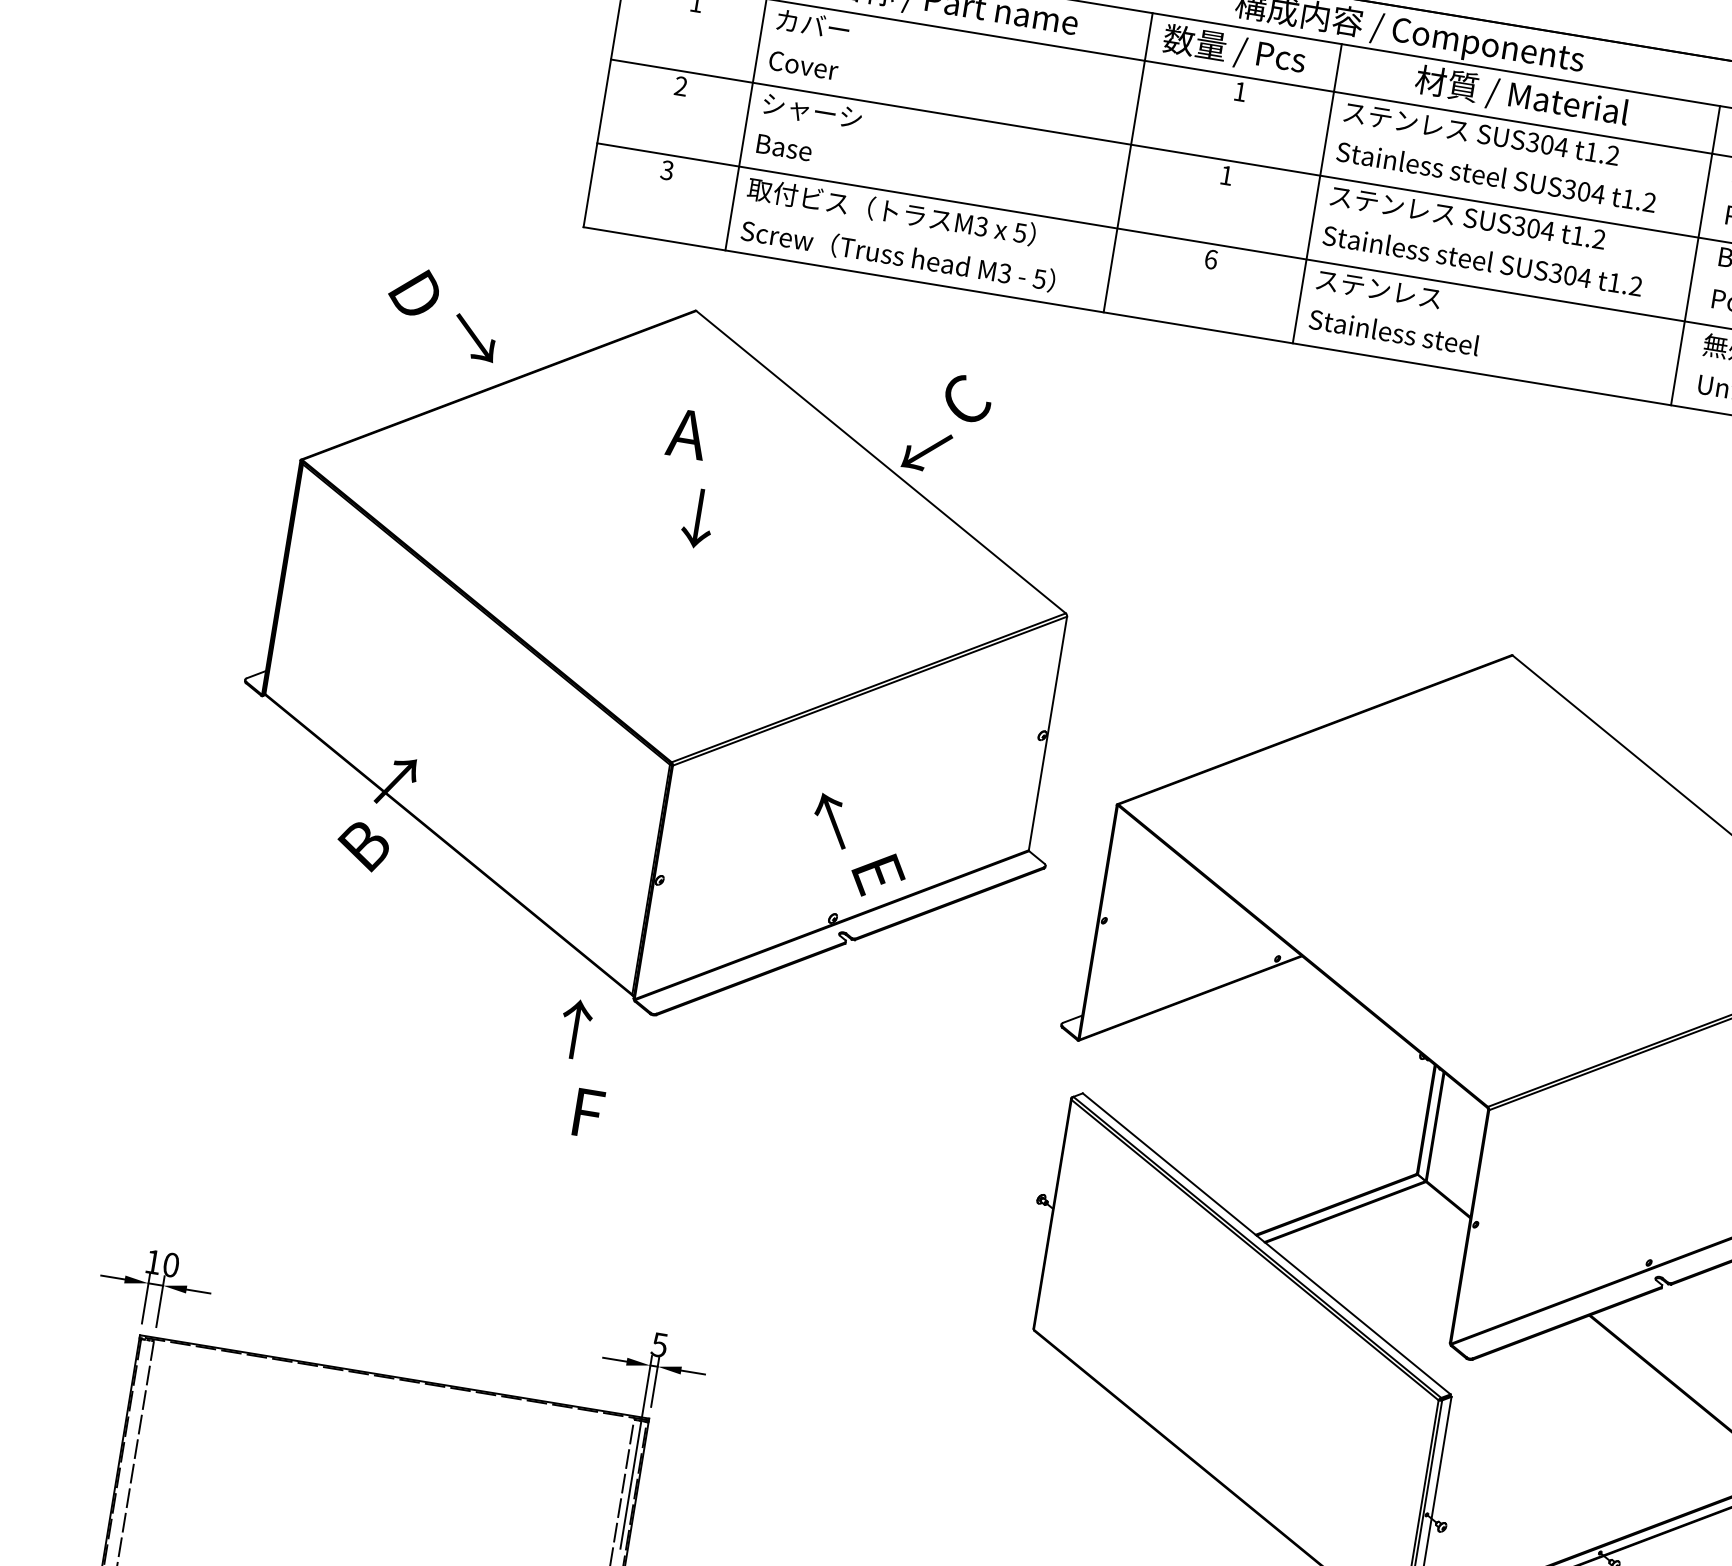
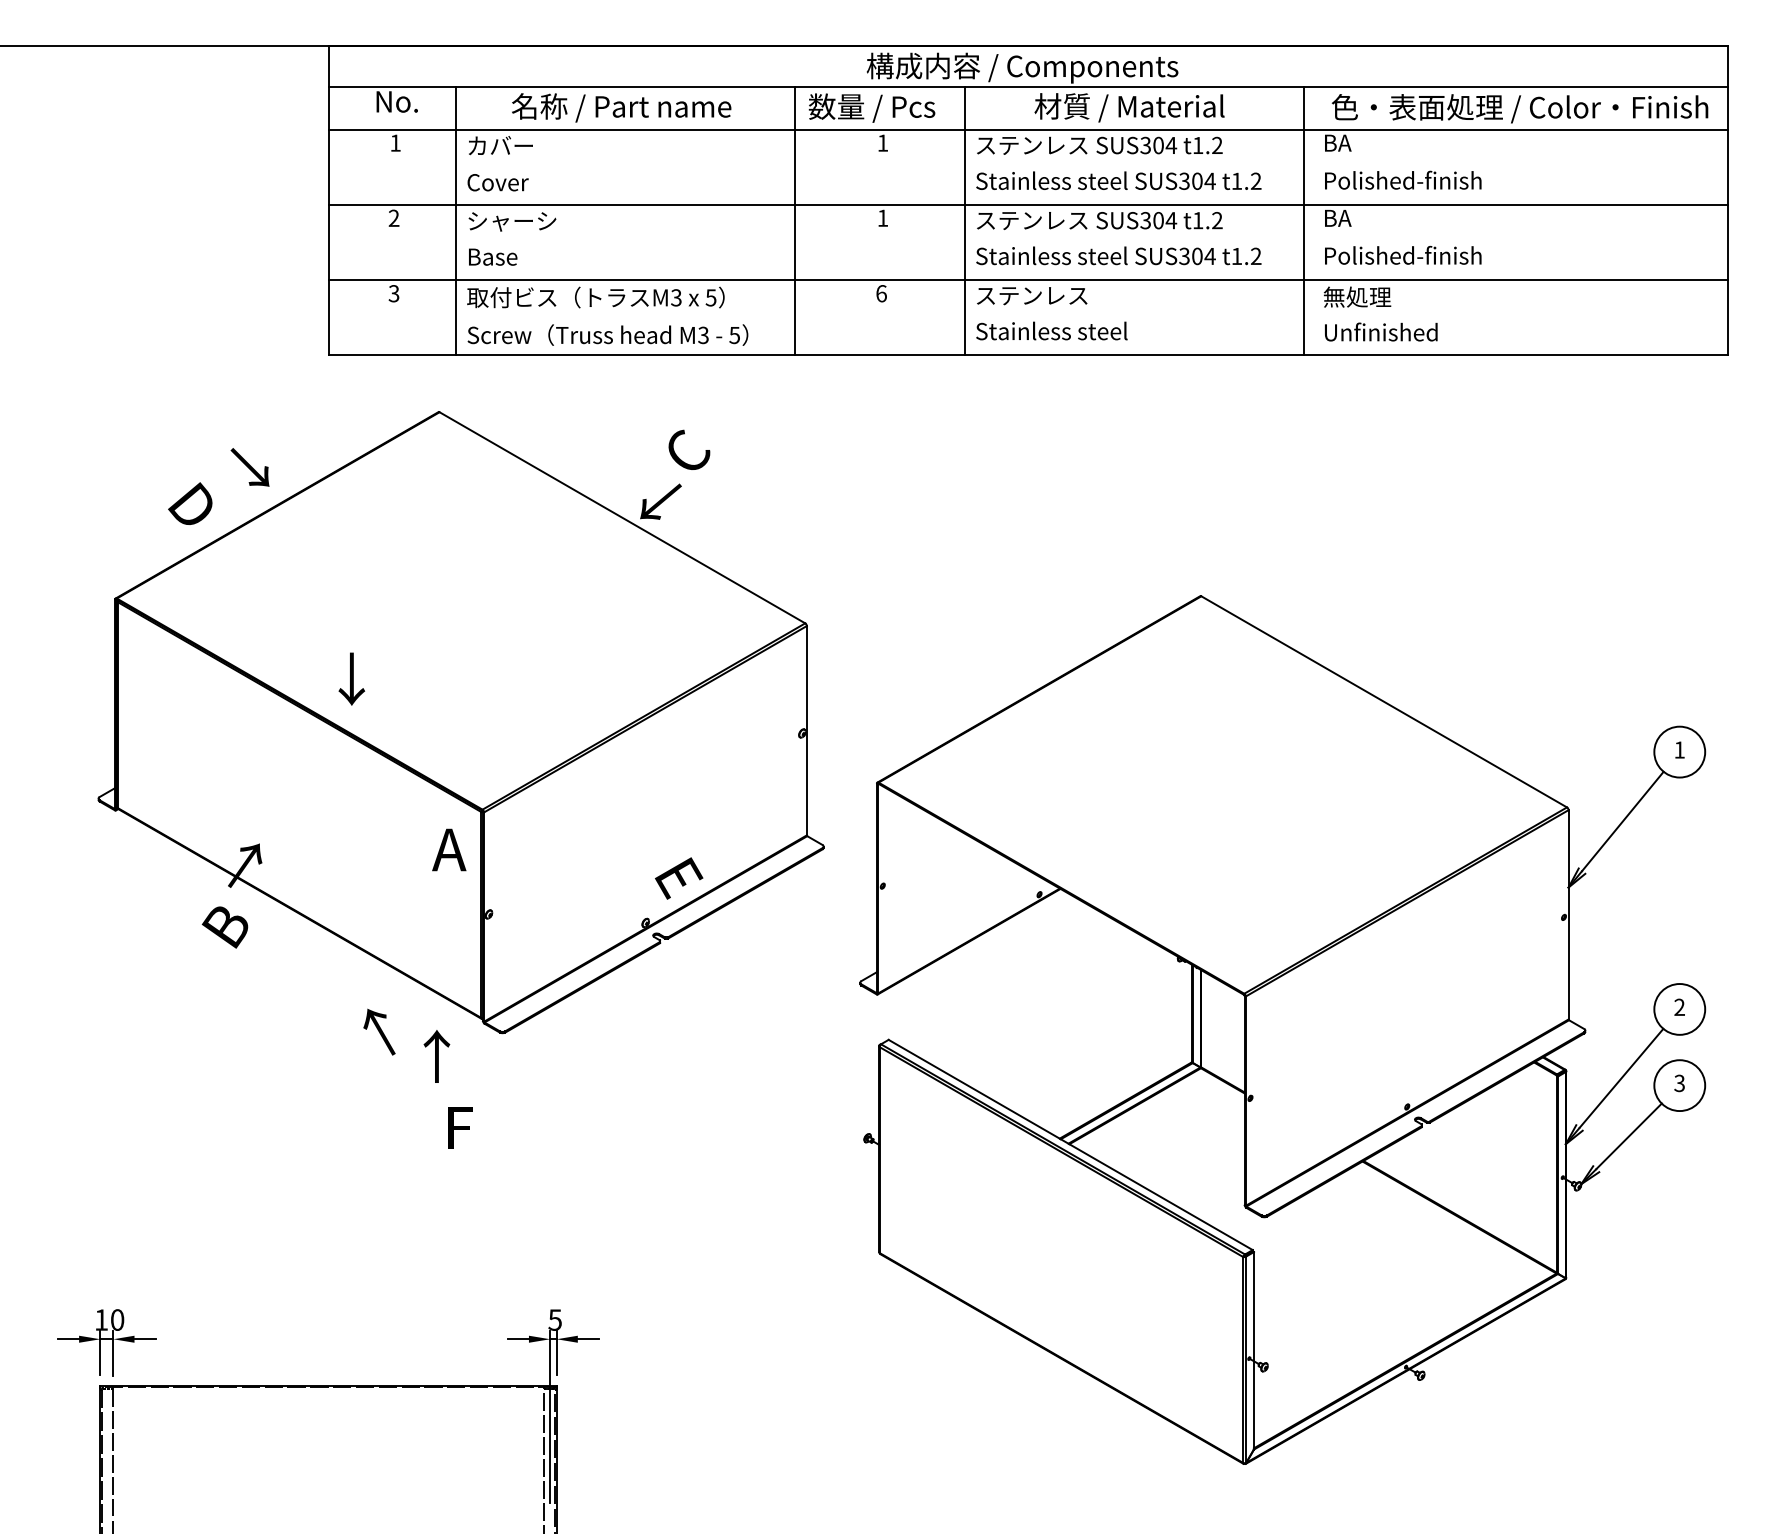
text: (414, 291) -> (190, 503), moved
text: (687, 433) -> (449, 849), moved
text: (697, 517) -> (351, 678), moved
text: (831, 820) -> (379, 1031), moved

